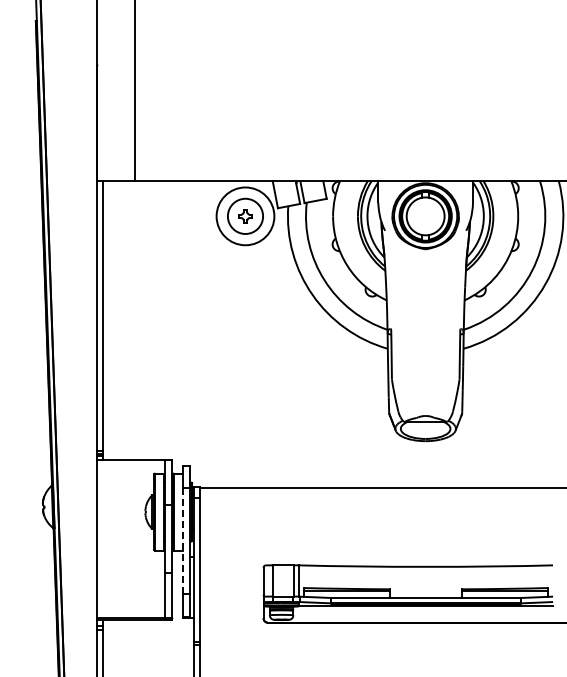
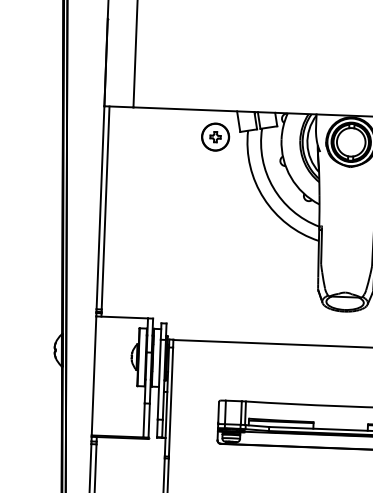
circle: (245, 216) -> (215, 137), size x0.62
line: (183, 541) -> (159, 380), dashed -> solid

